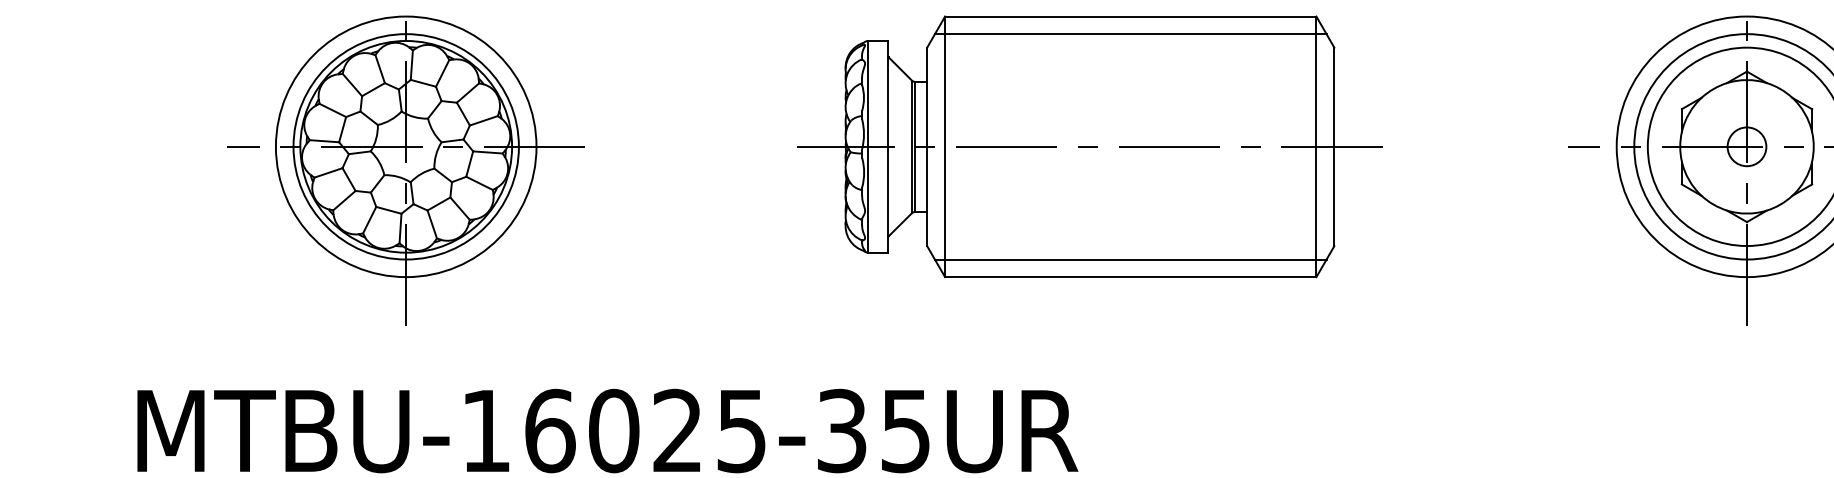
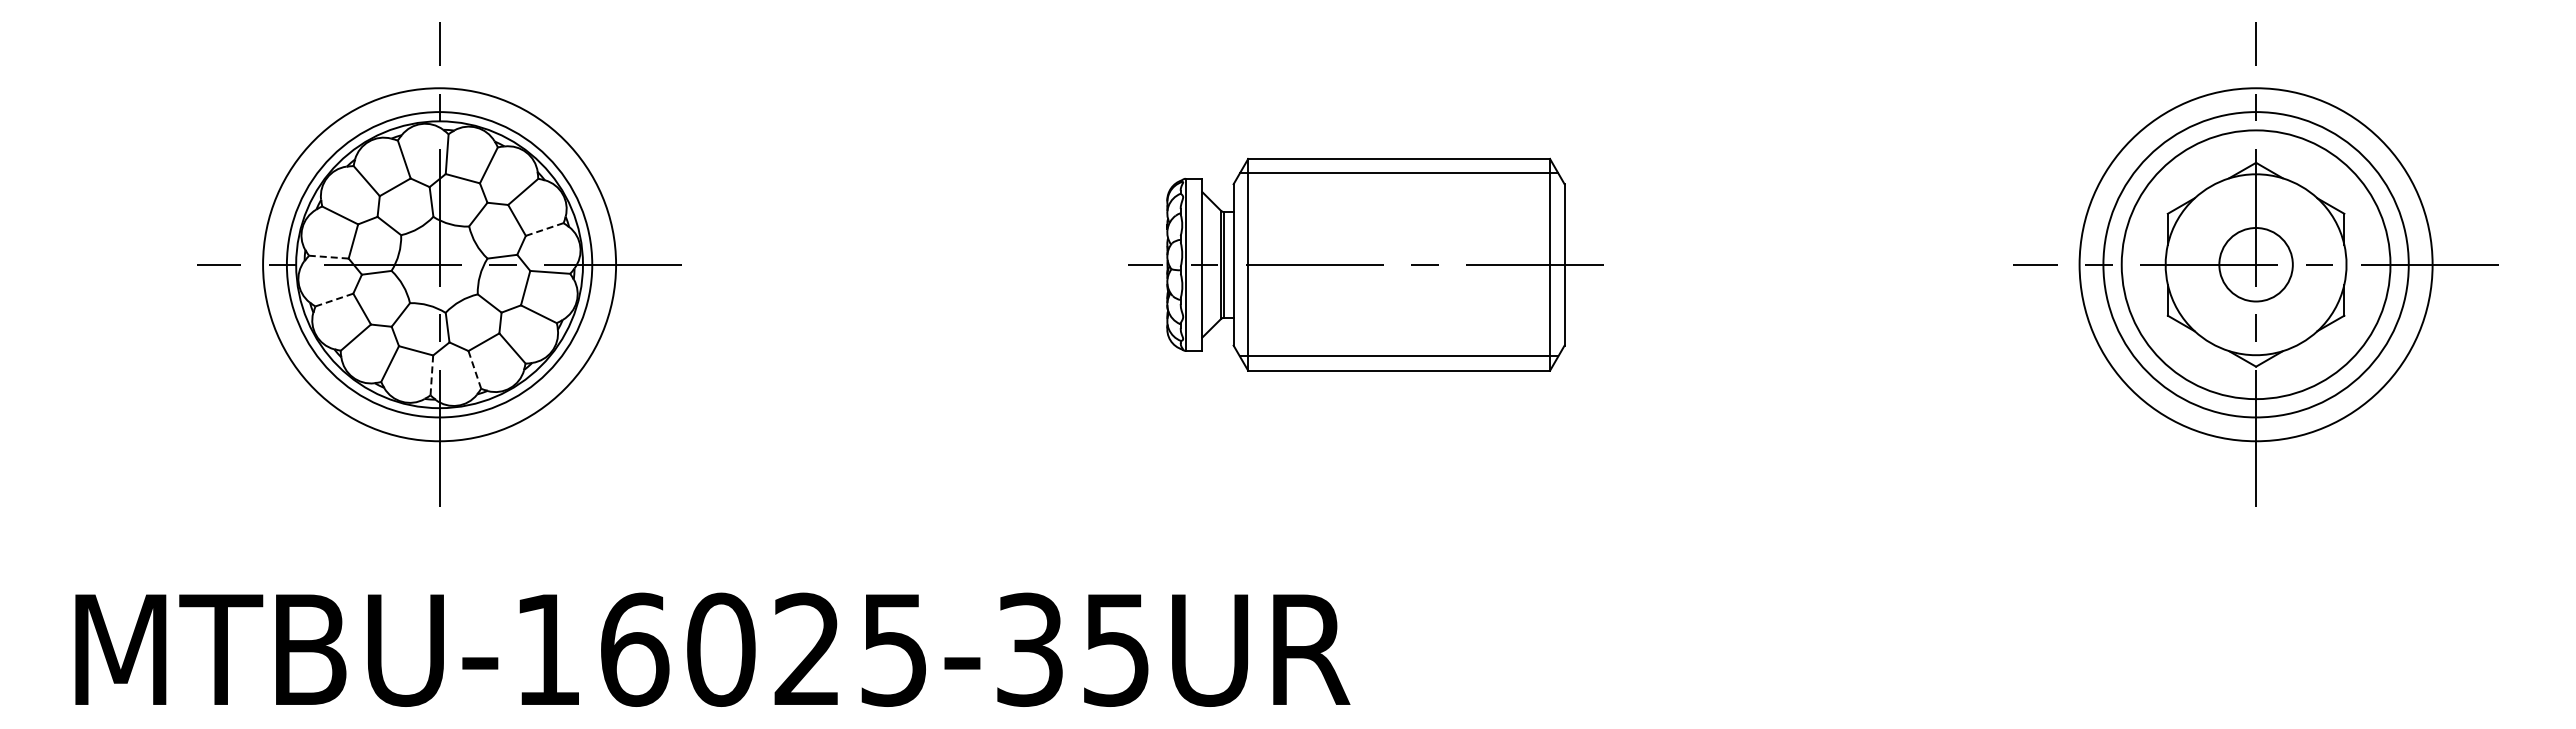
line: (484, 120) -> (545, 229), solid -> dashed
line: (324, 141) -> (328, 257), solid -> dashed
part: (1089, 146) -> (1365, 264), size x0.6
circle: (1746, 146) -> (2255, 264), size x1.4
line: (327, 173) -> (333, 300), solid -> dashed
line: (432, 224) -> (475, 370), solid -> dashed
line: (400, 229) -> (431, 376), solid -> dashed

